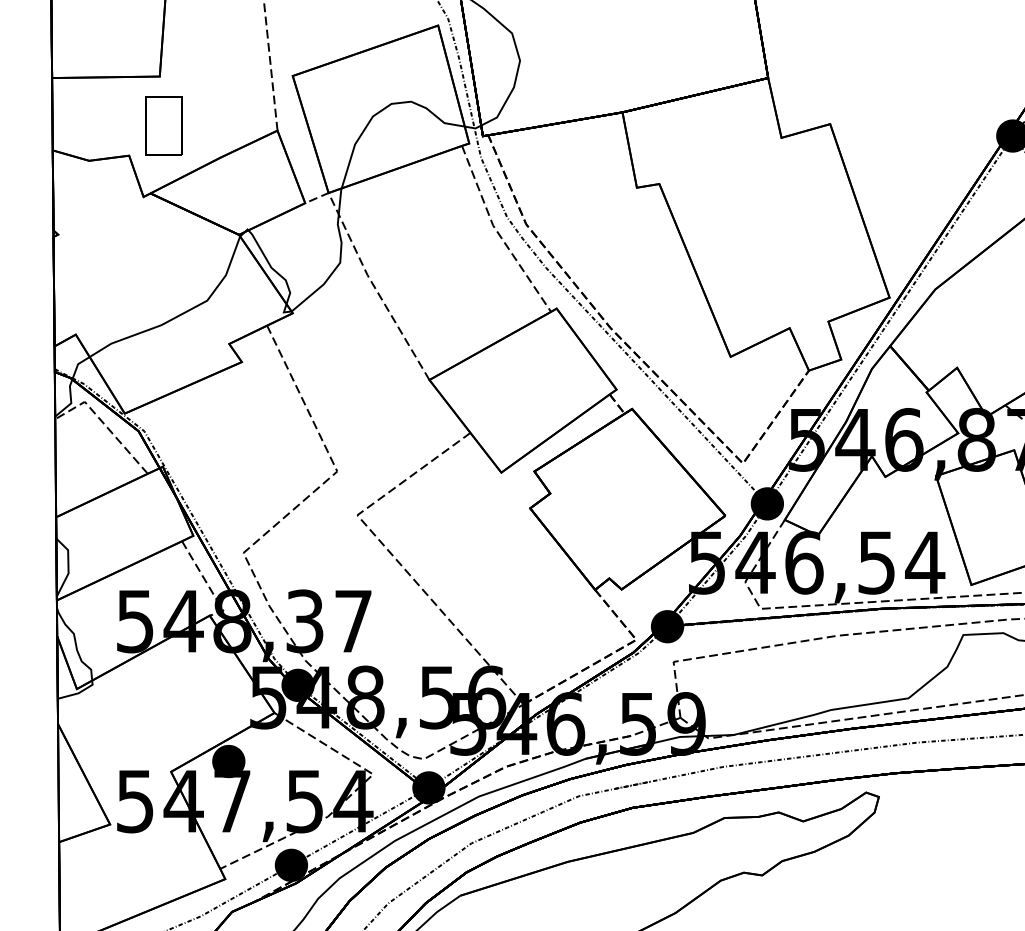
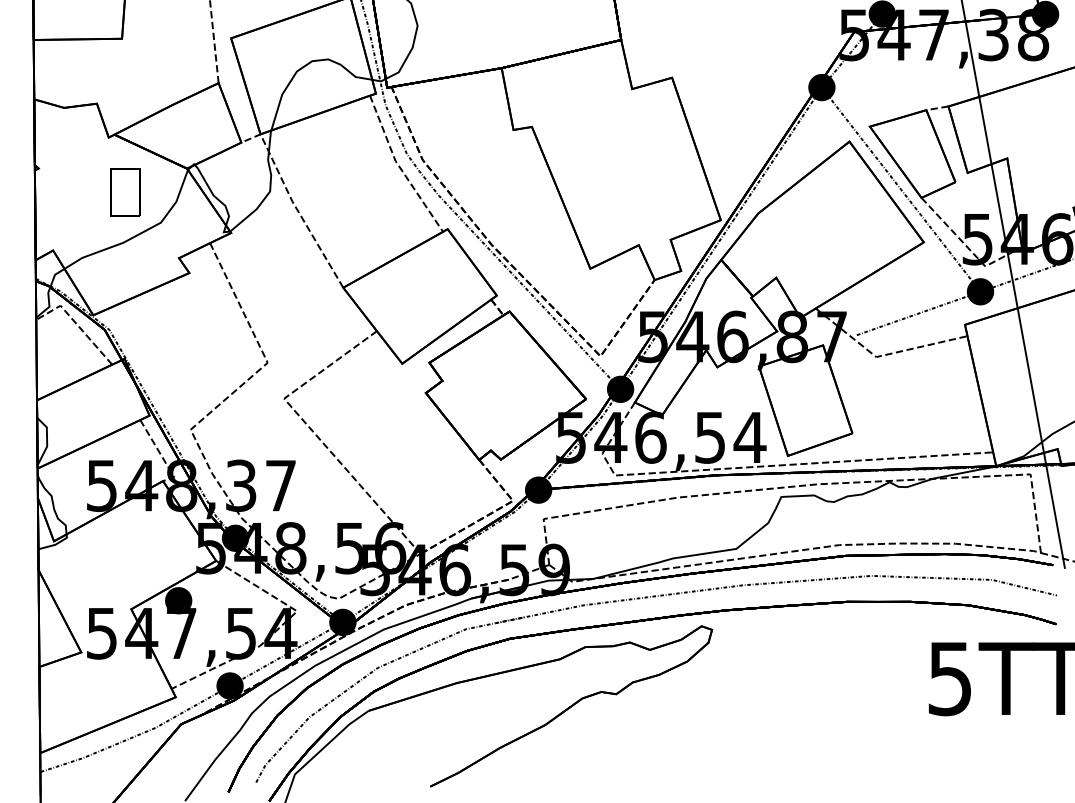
part: (163, 126) -> (125, 192), moved

